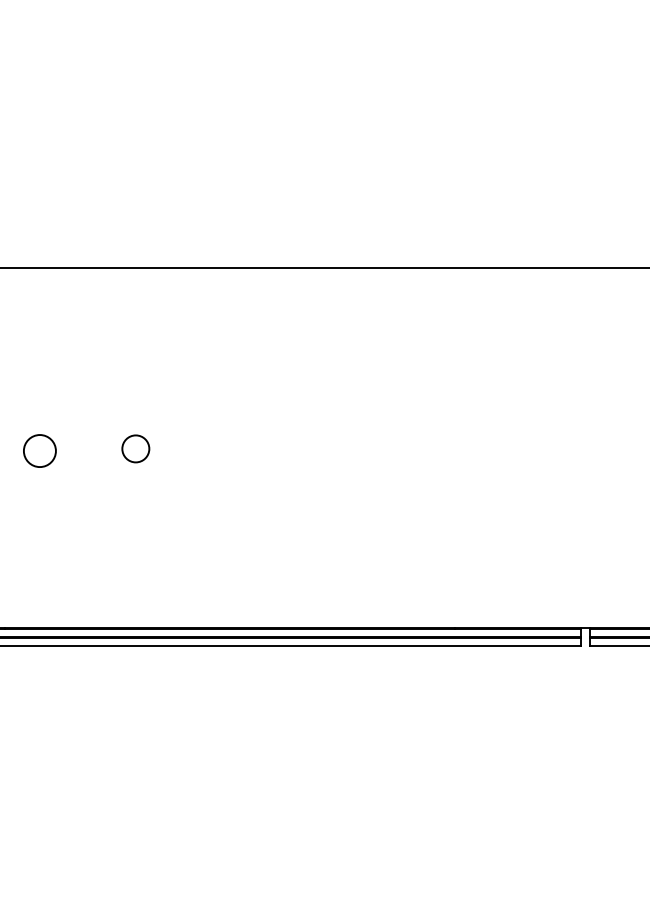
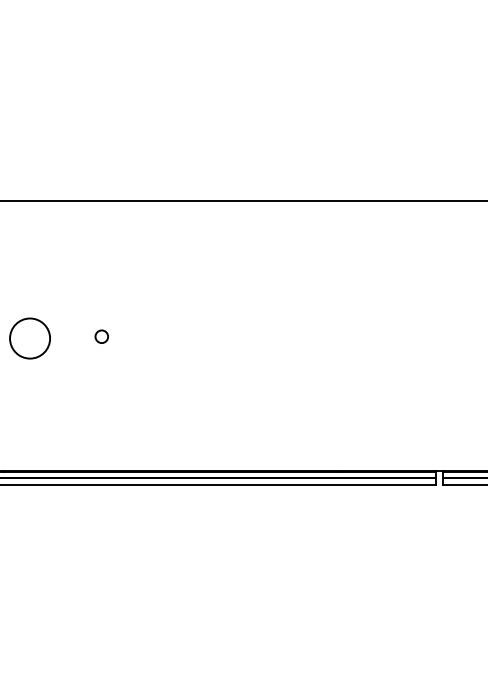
circle: (135, 448) -> (101, 336), size x0.62
circle: (39, 451) -> (29, 338), size x1.67

